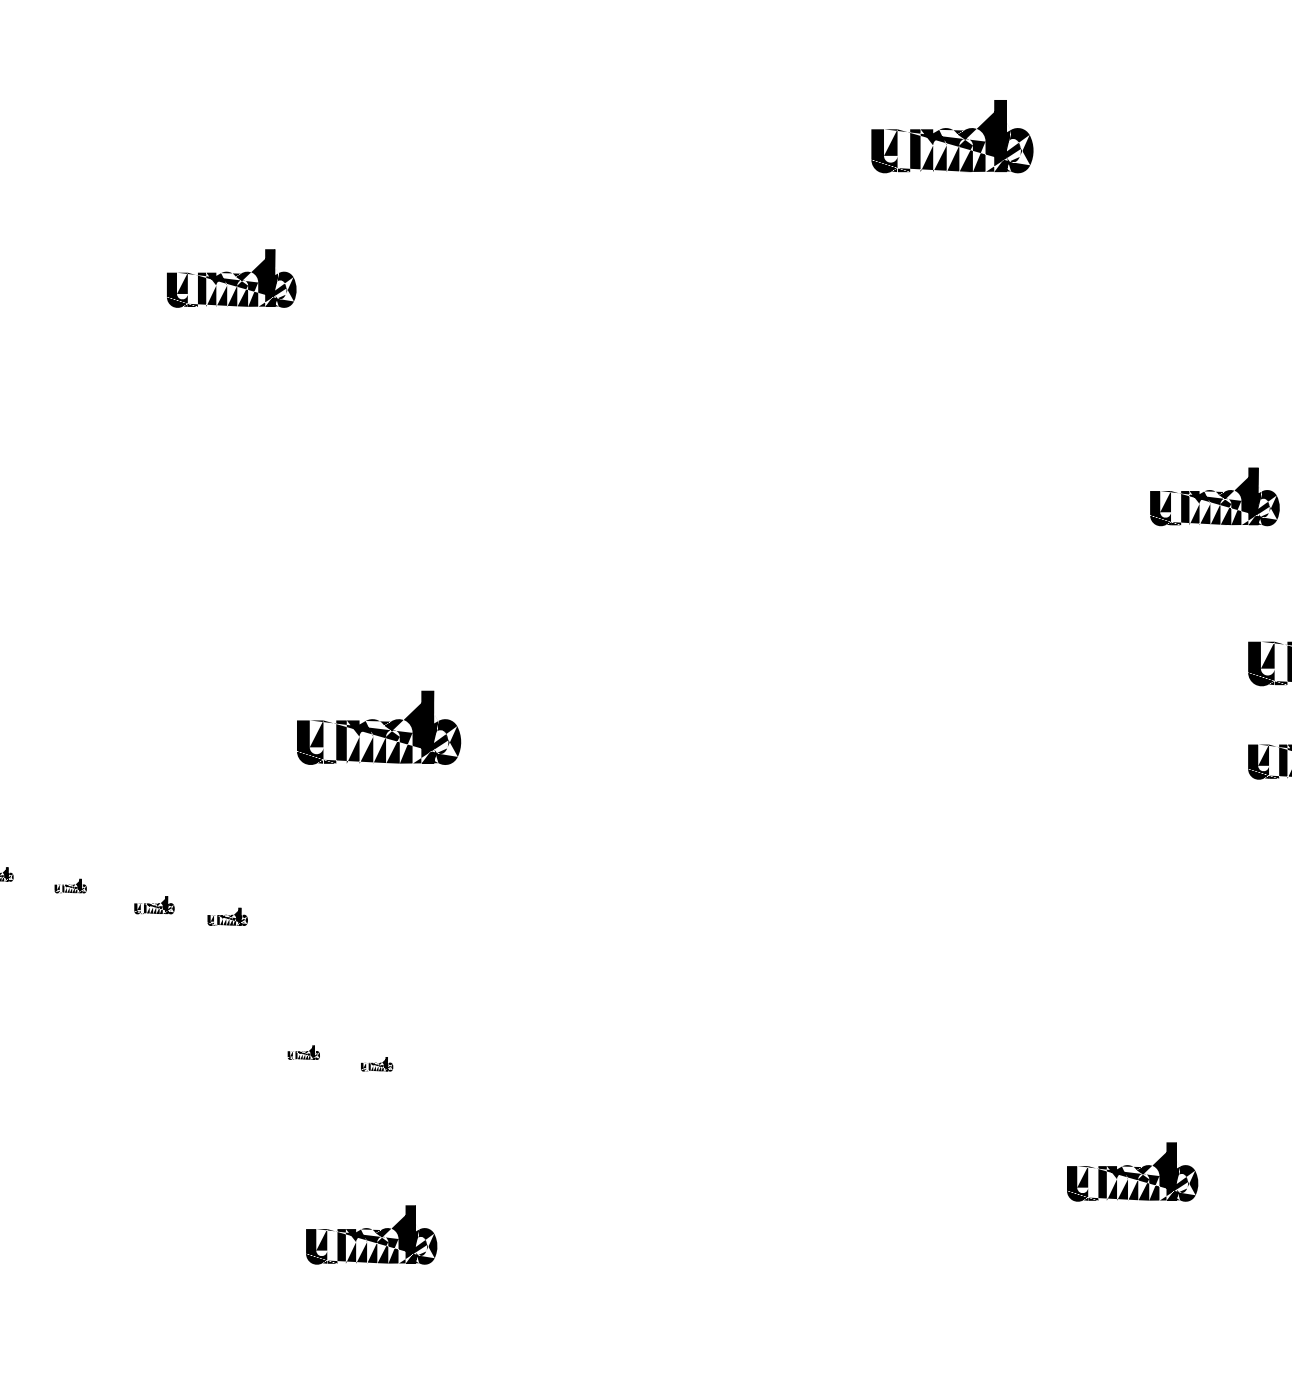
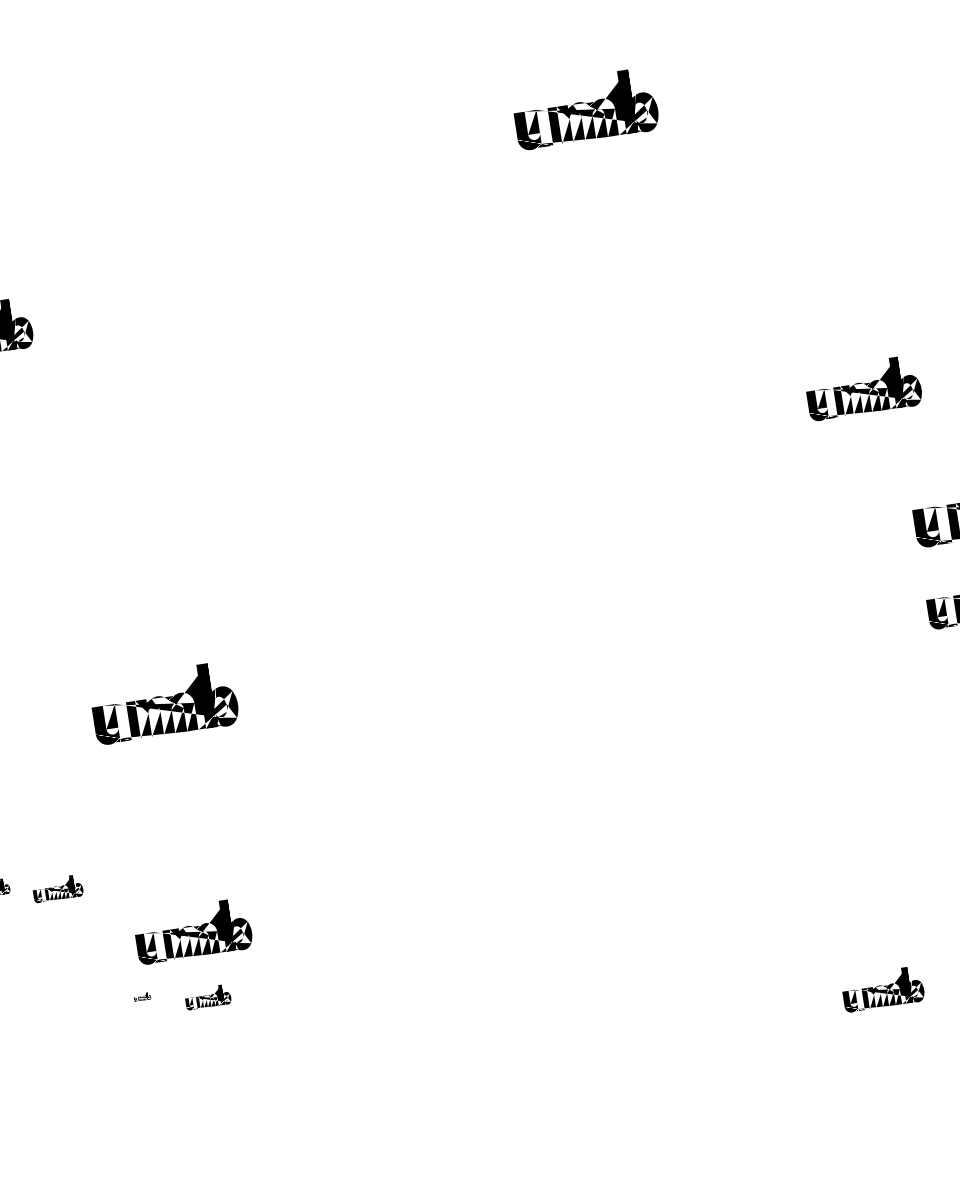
part: (227, 916) -> (57, 888), size x1.4
part: (303, 1052) -> (142, 996), size x0.6
part: (377, 1064) -> (208, 997), size x1.6
part: (1132, 1171) -> (882, 988), size x0.7
part: (371, 1234) -> (192, 930), moved

